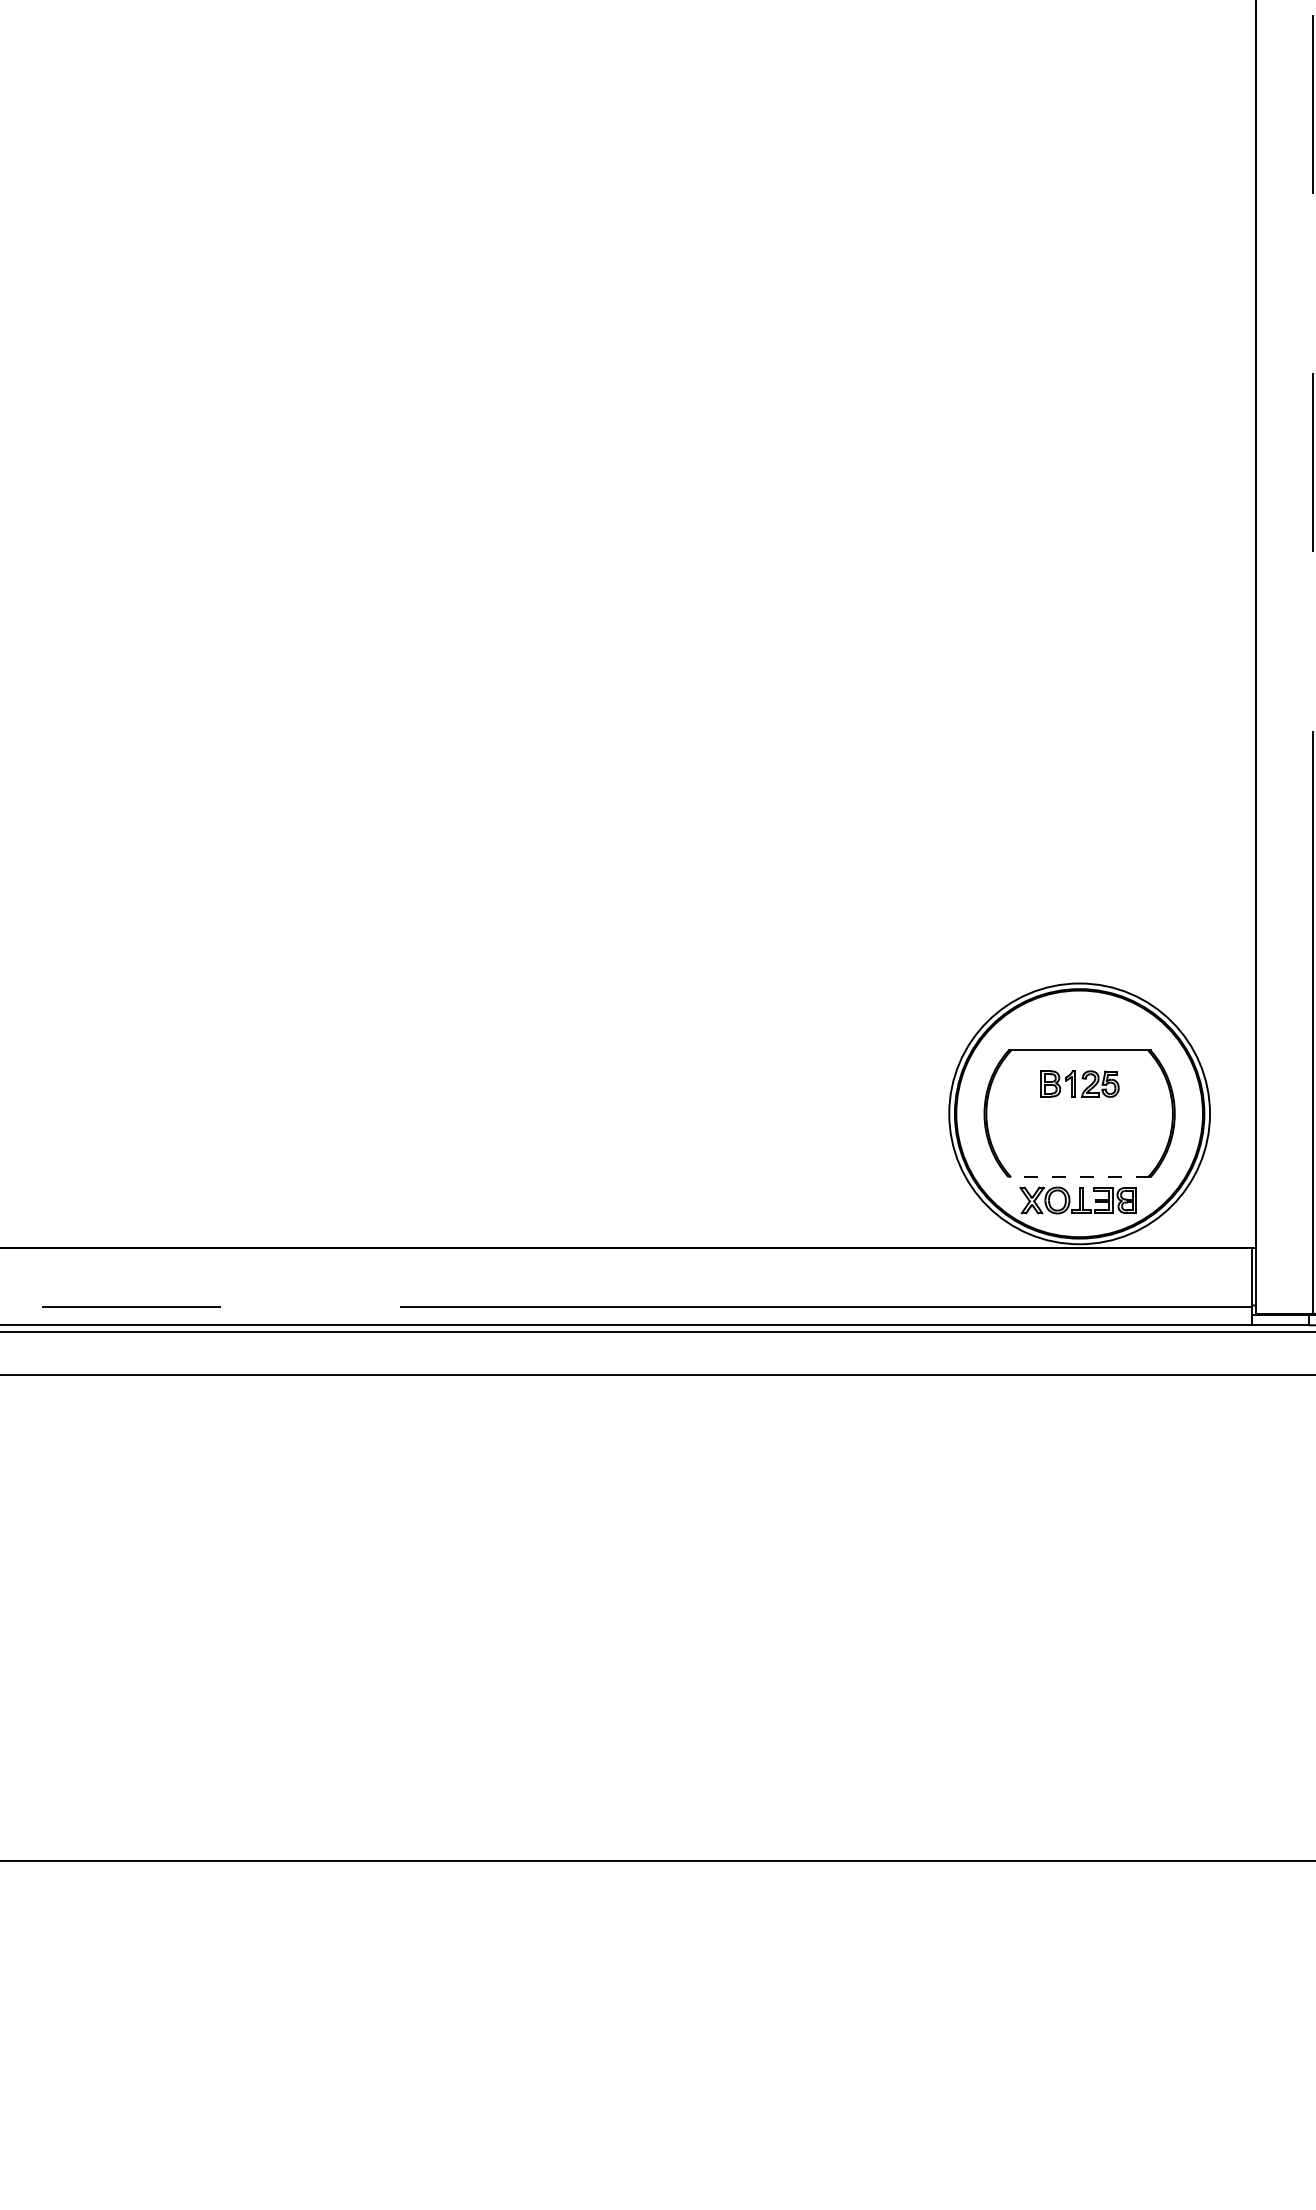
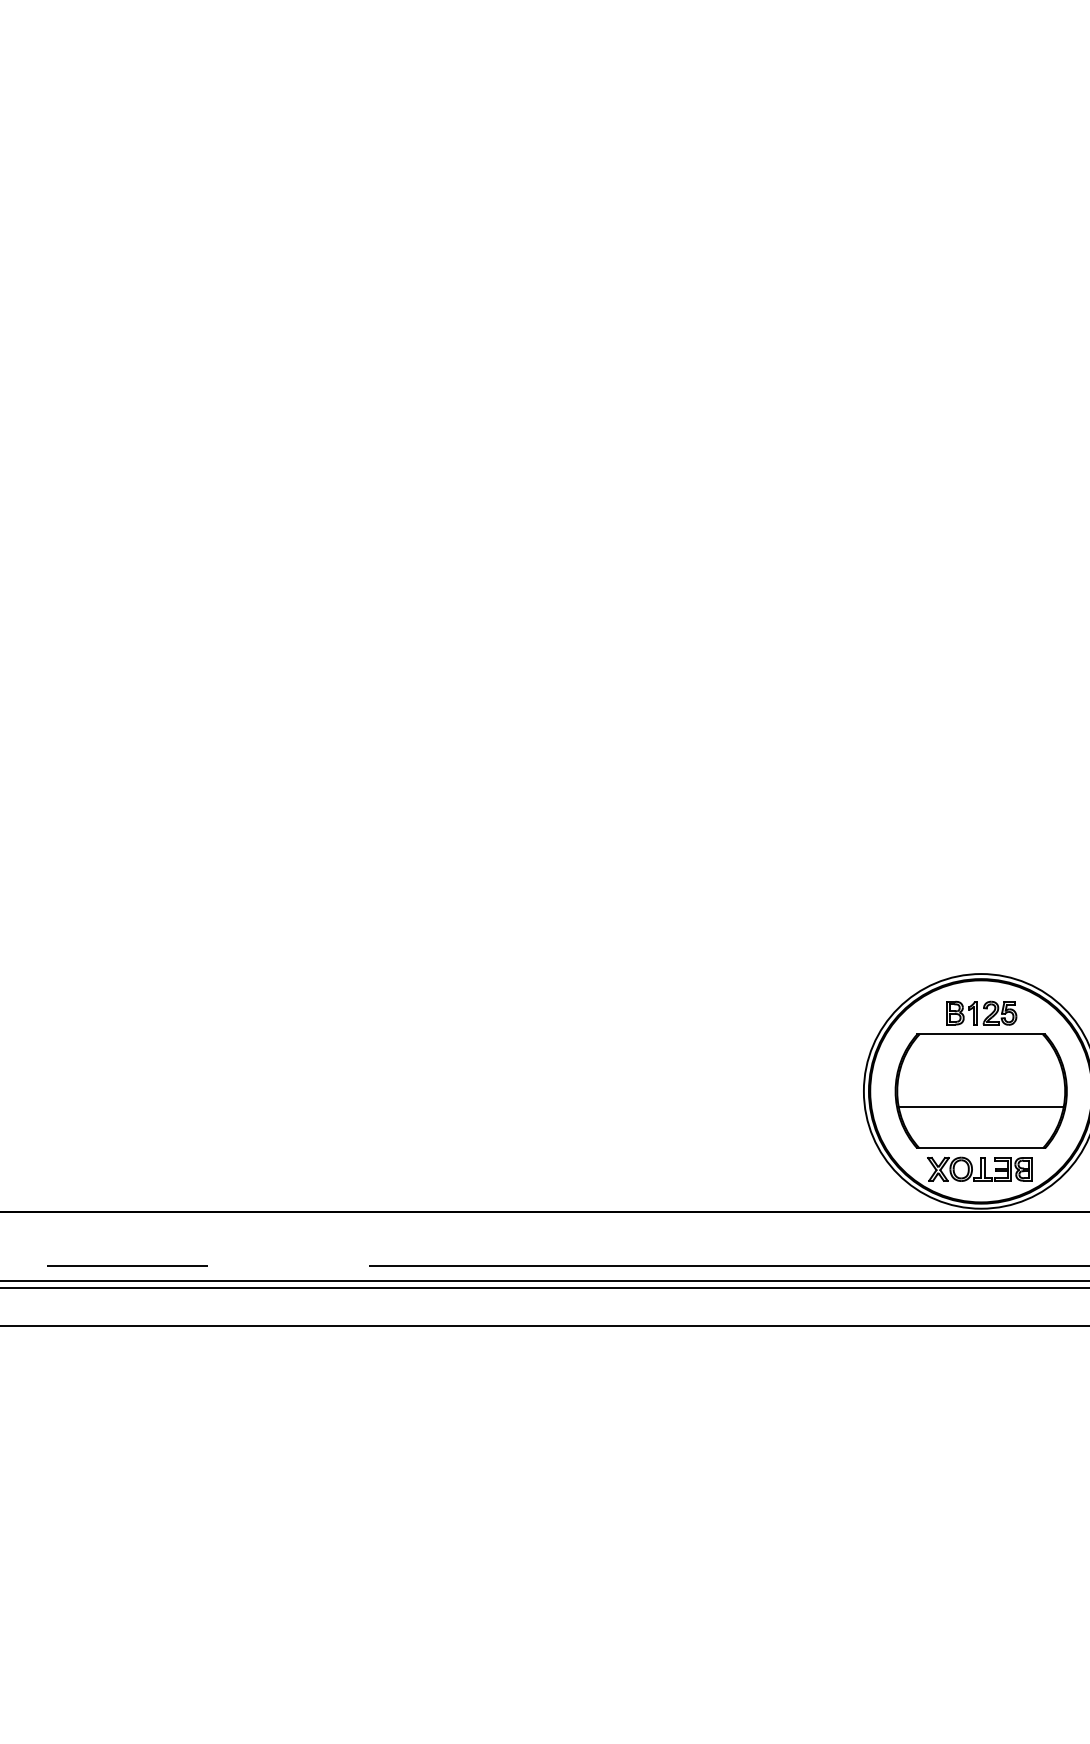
part: (1079, 1083) -> (981, 1012), moved
line: (1079, 1131) -> (981, 1107), added
line: (1079, 1177) -> (981, 1148), dashed -> solid

